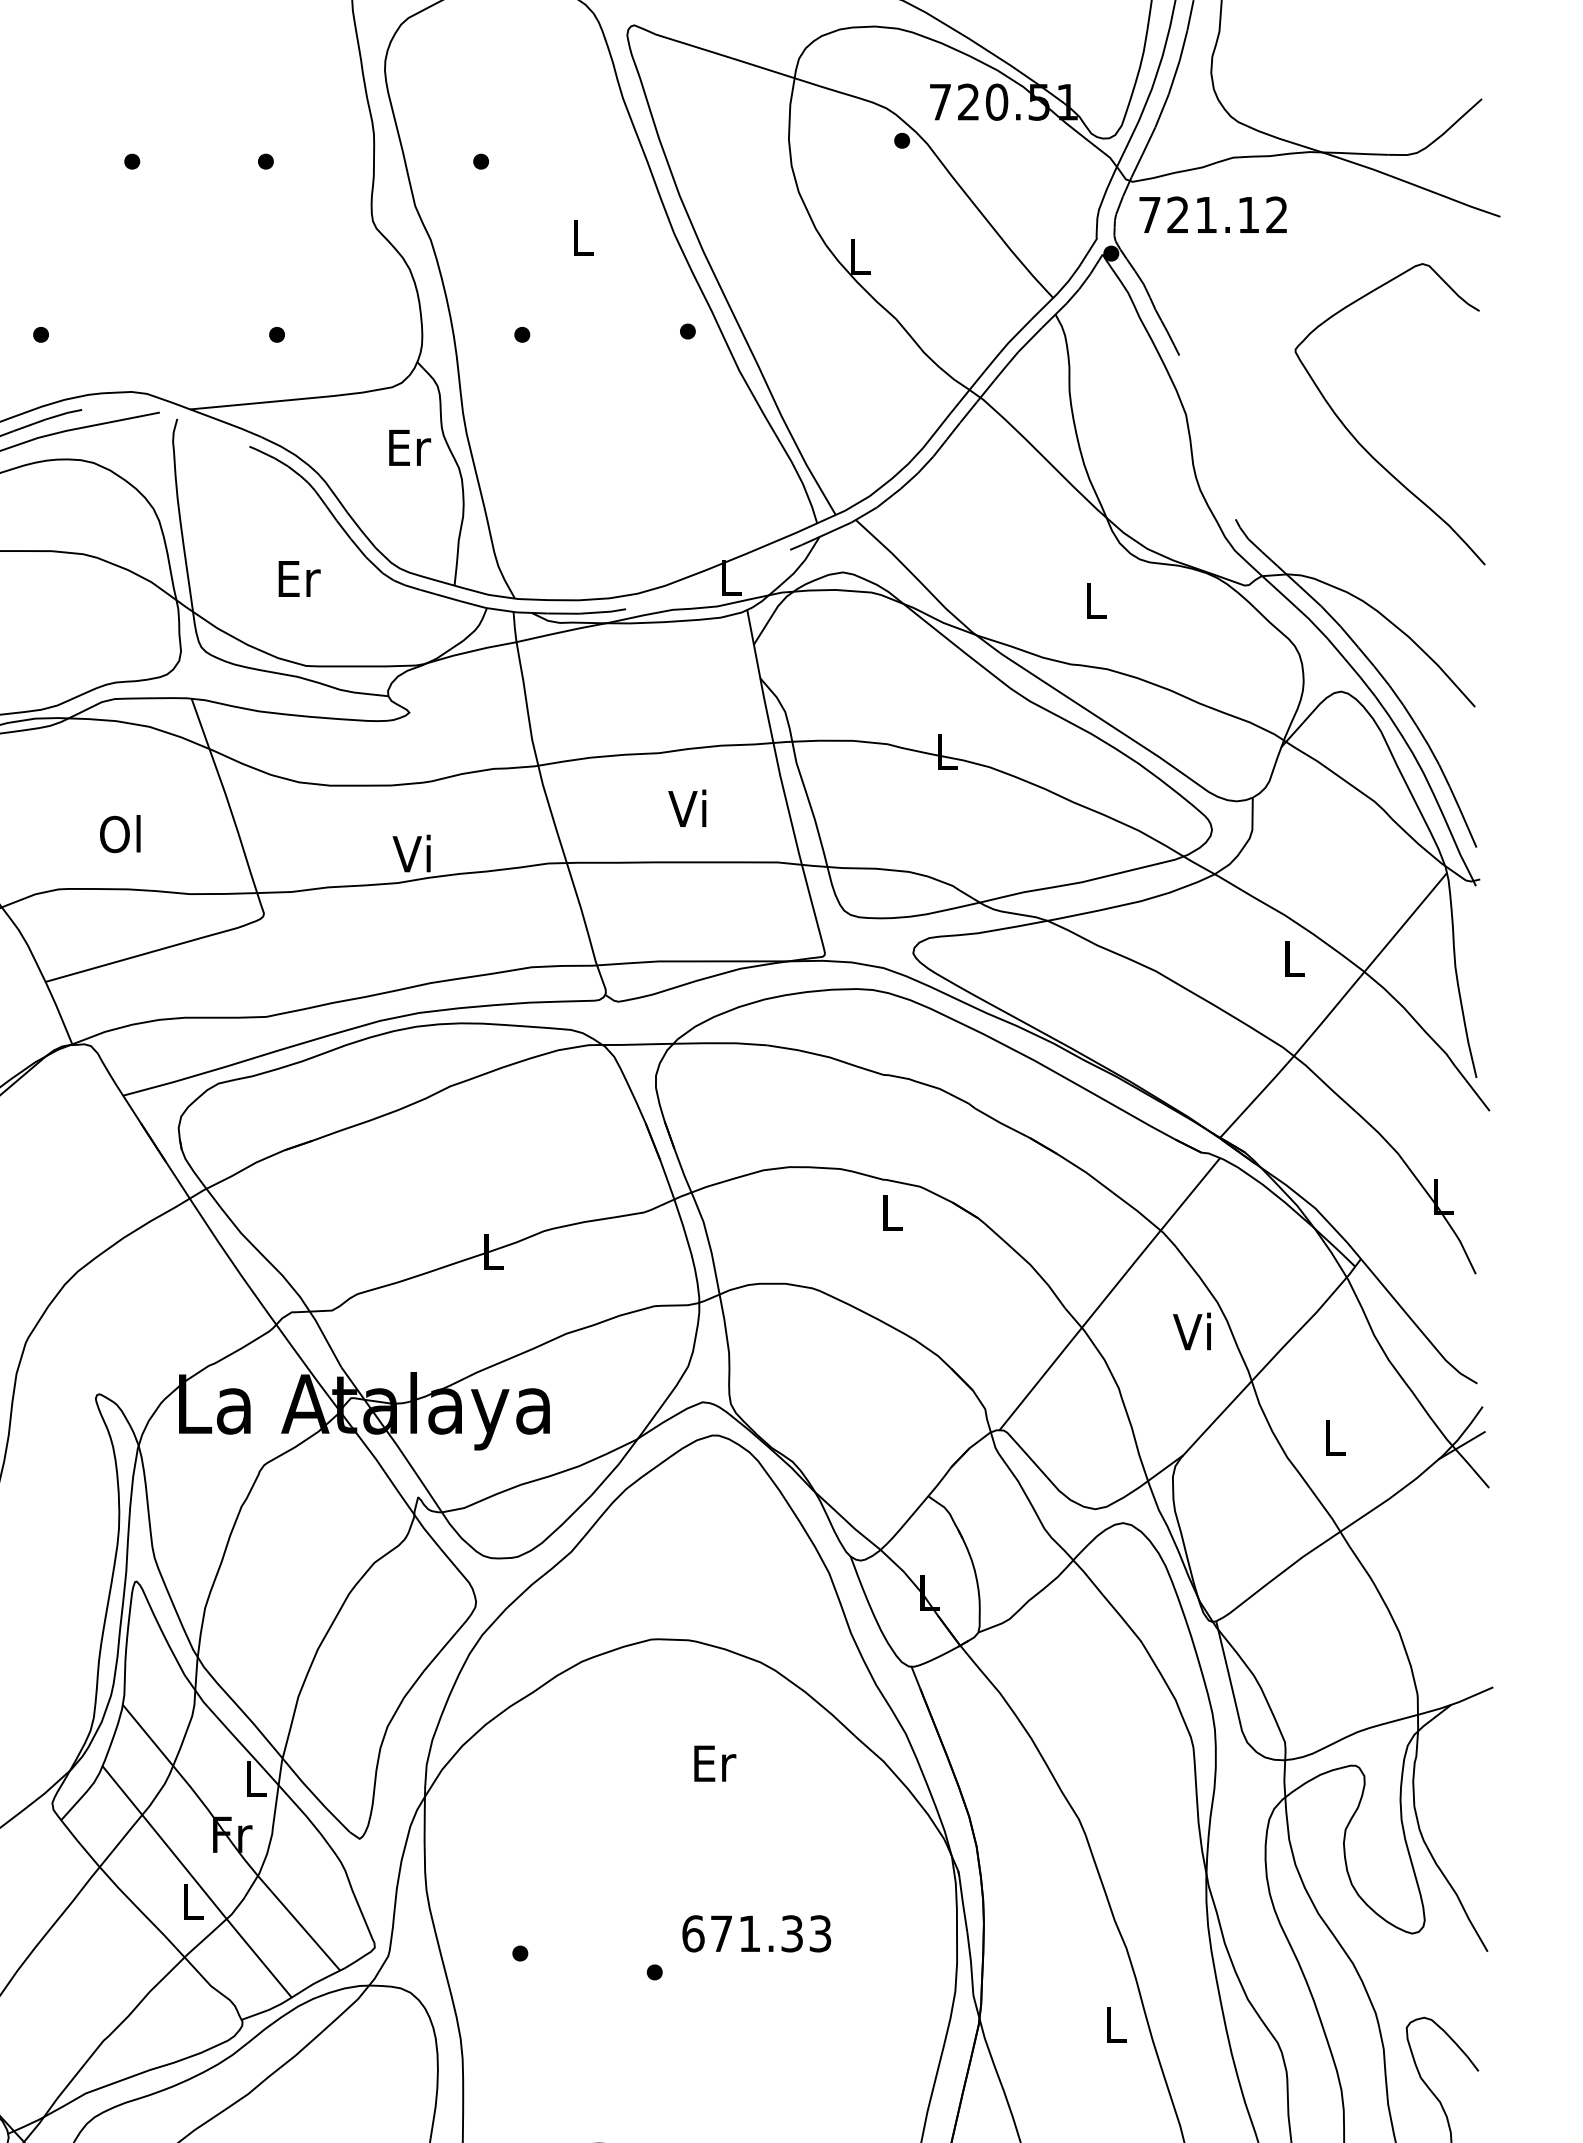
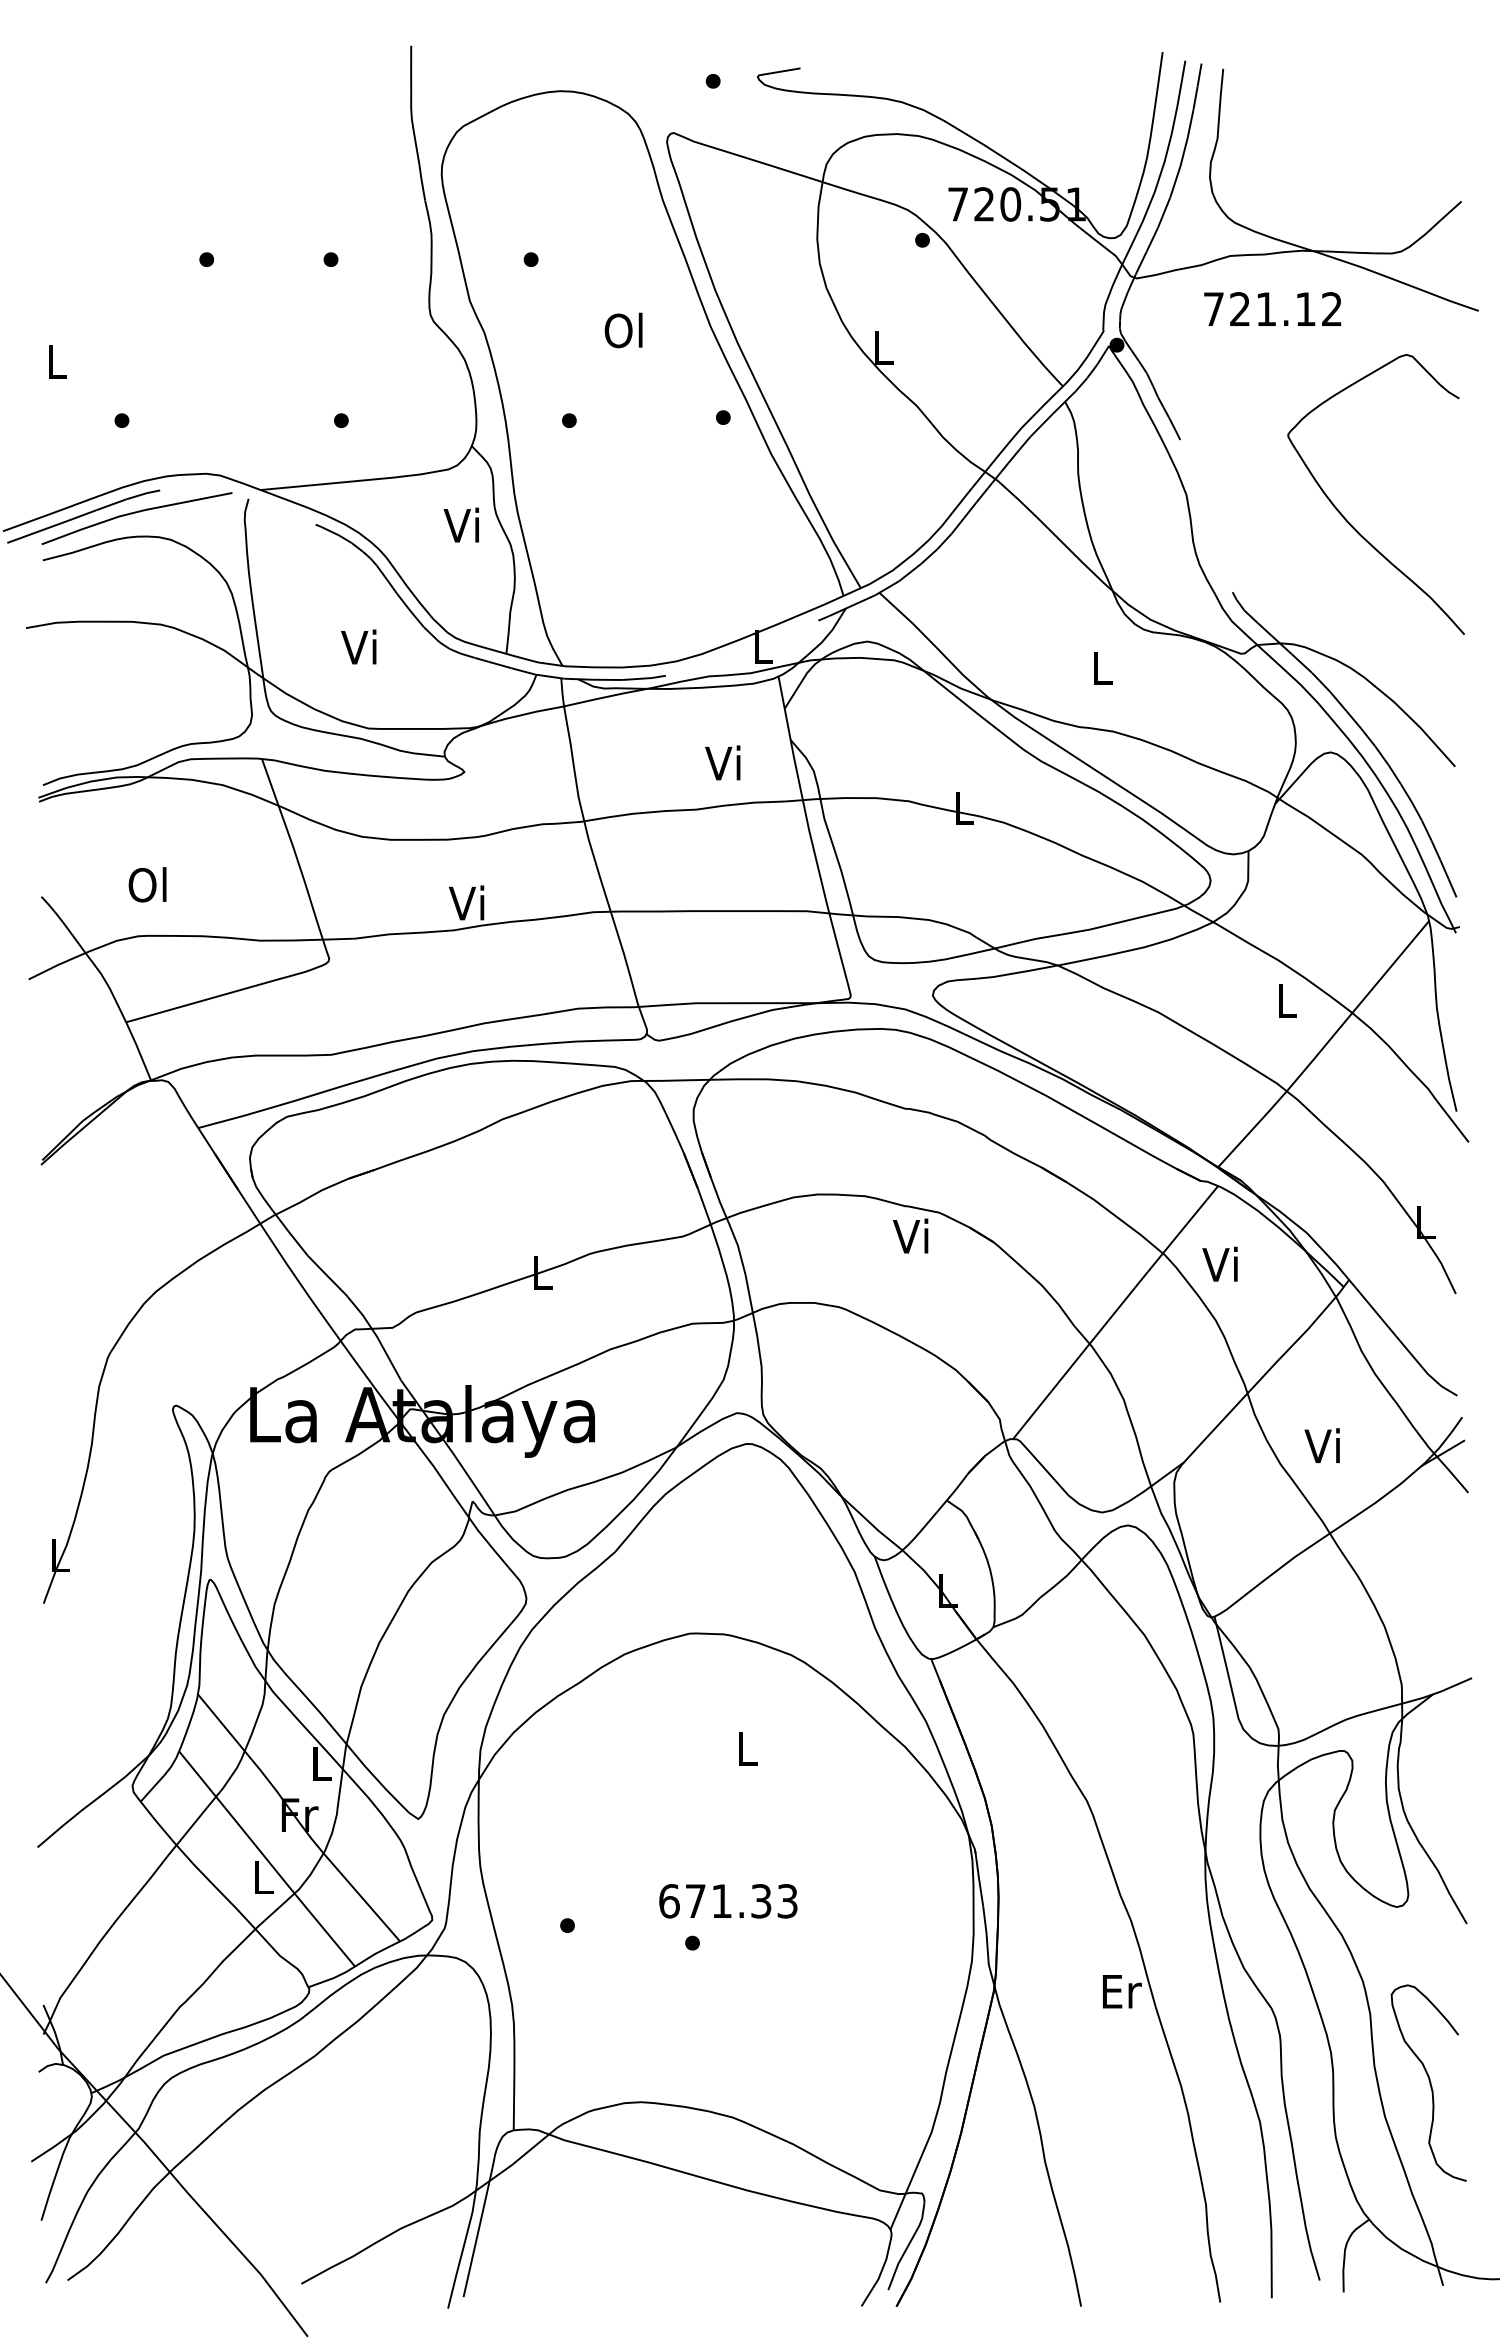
text: (1212, 214) -> (1272, 308), moved
text: (580, 237) -> (623, 330), L -> Ol
text: (408, 446) -> (463, 524), Er -> Vi
text: (298, 577) -> (361, 646), Er -> Vi
text: (686, 807) -> (722, 762), moved
text: (120, 833) -> (147, 884), moved
text: (889, 1211) -> (910, 1235), L -> Vi
text: (1191, 1330) -> (1219, 1263), moved
text: (1331, 1437) -> (1321, 1445), L -> Vi
text: (714, 1763) -> (748, 1748), Er -> L
text: (756, 1934) -> (728, 1901), moved
text: (1116, 2024) -> (1121, 1991), L -> Er

